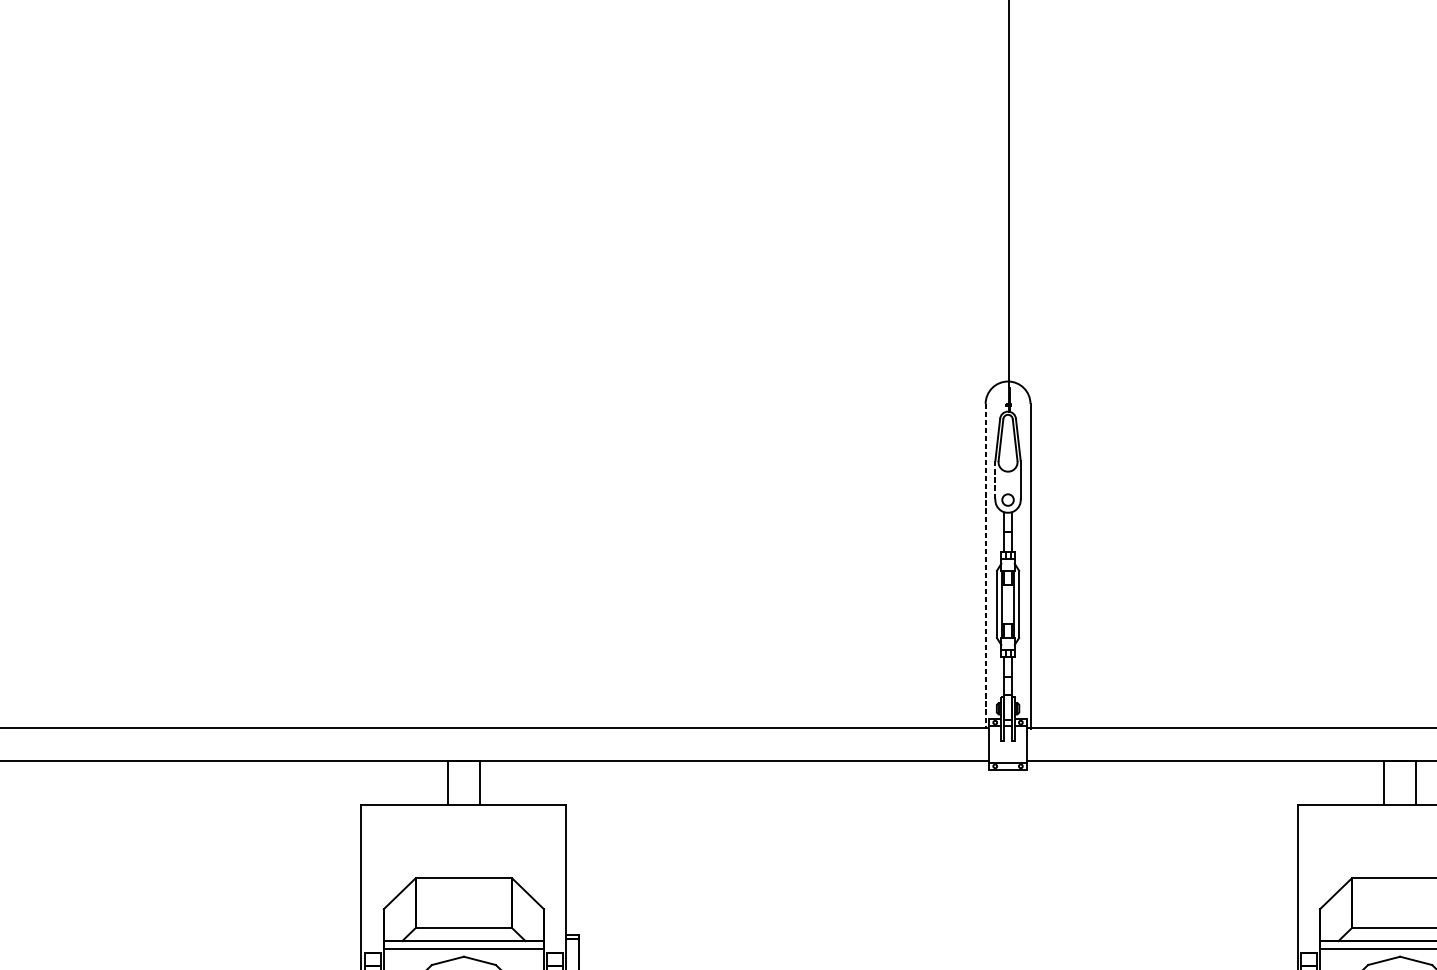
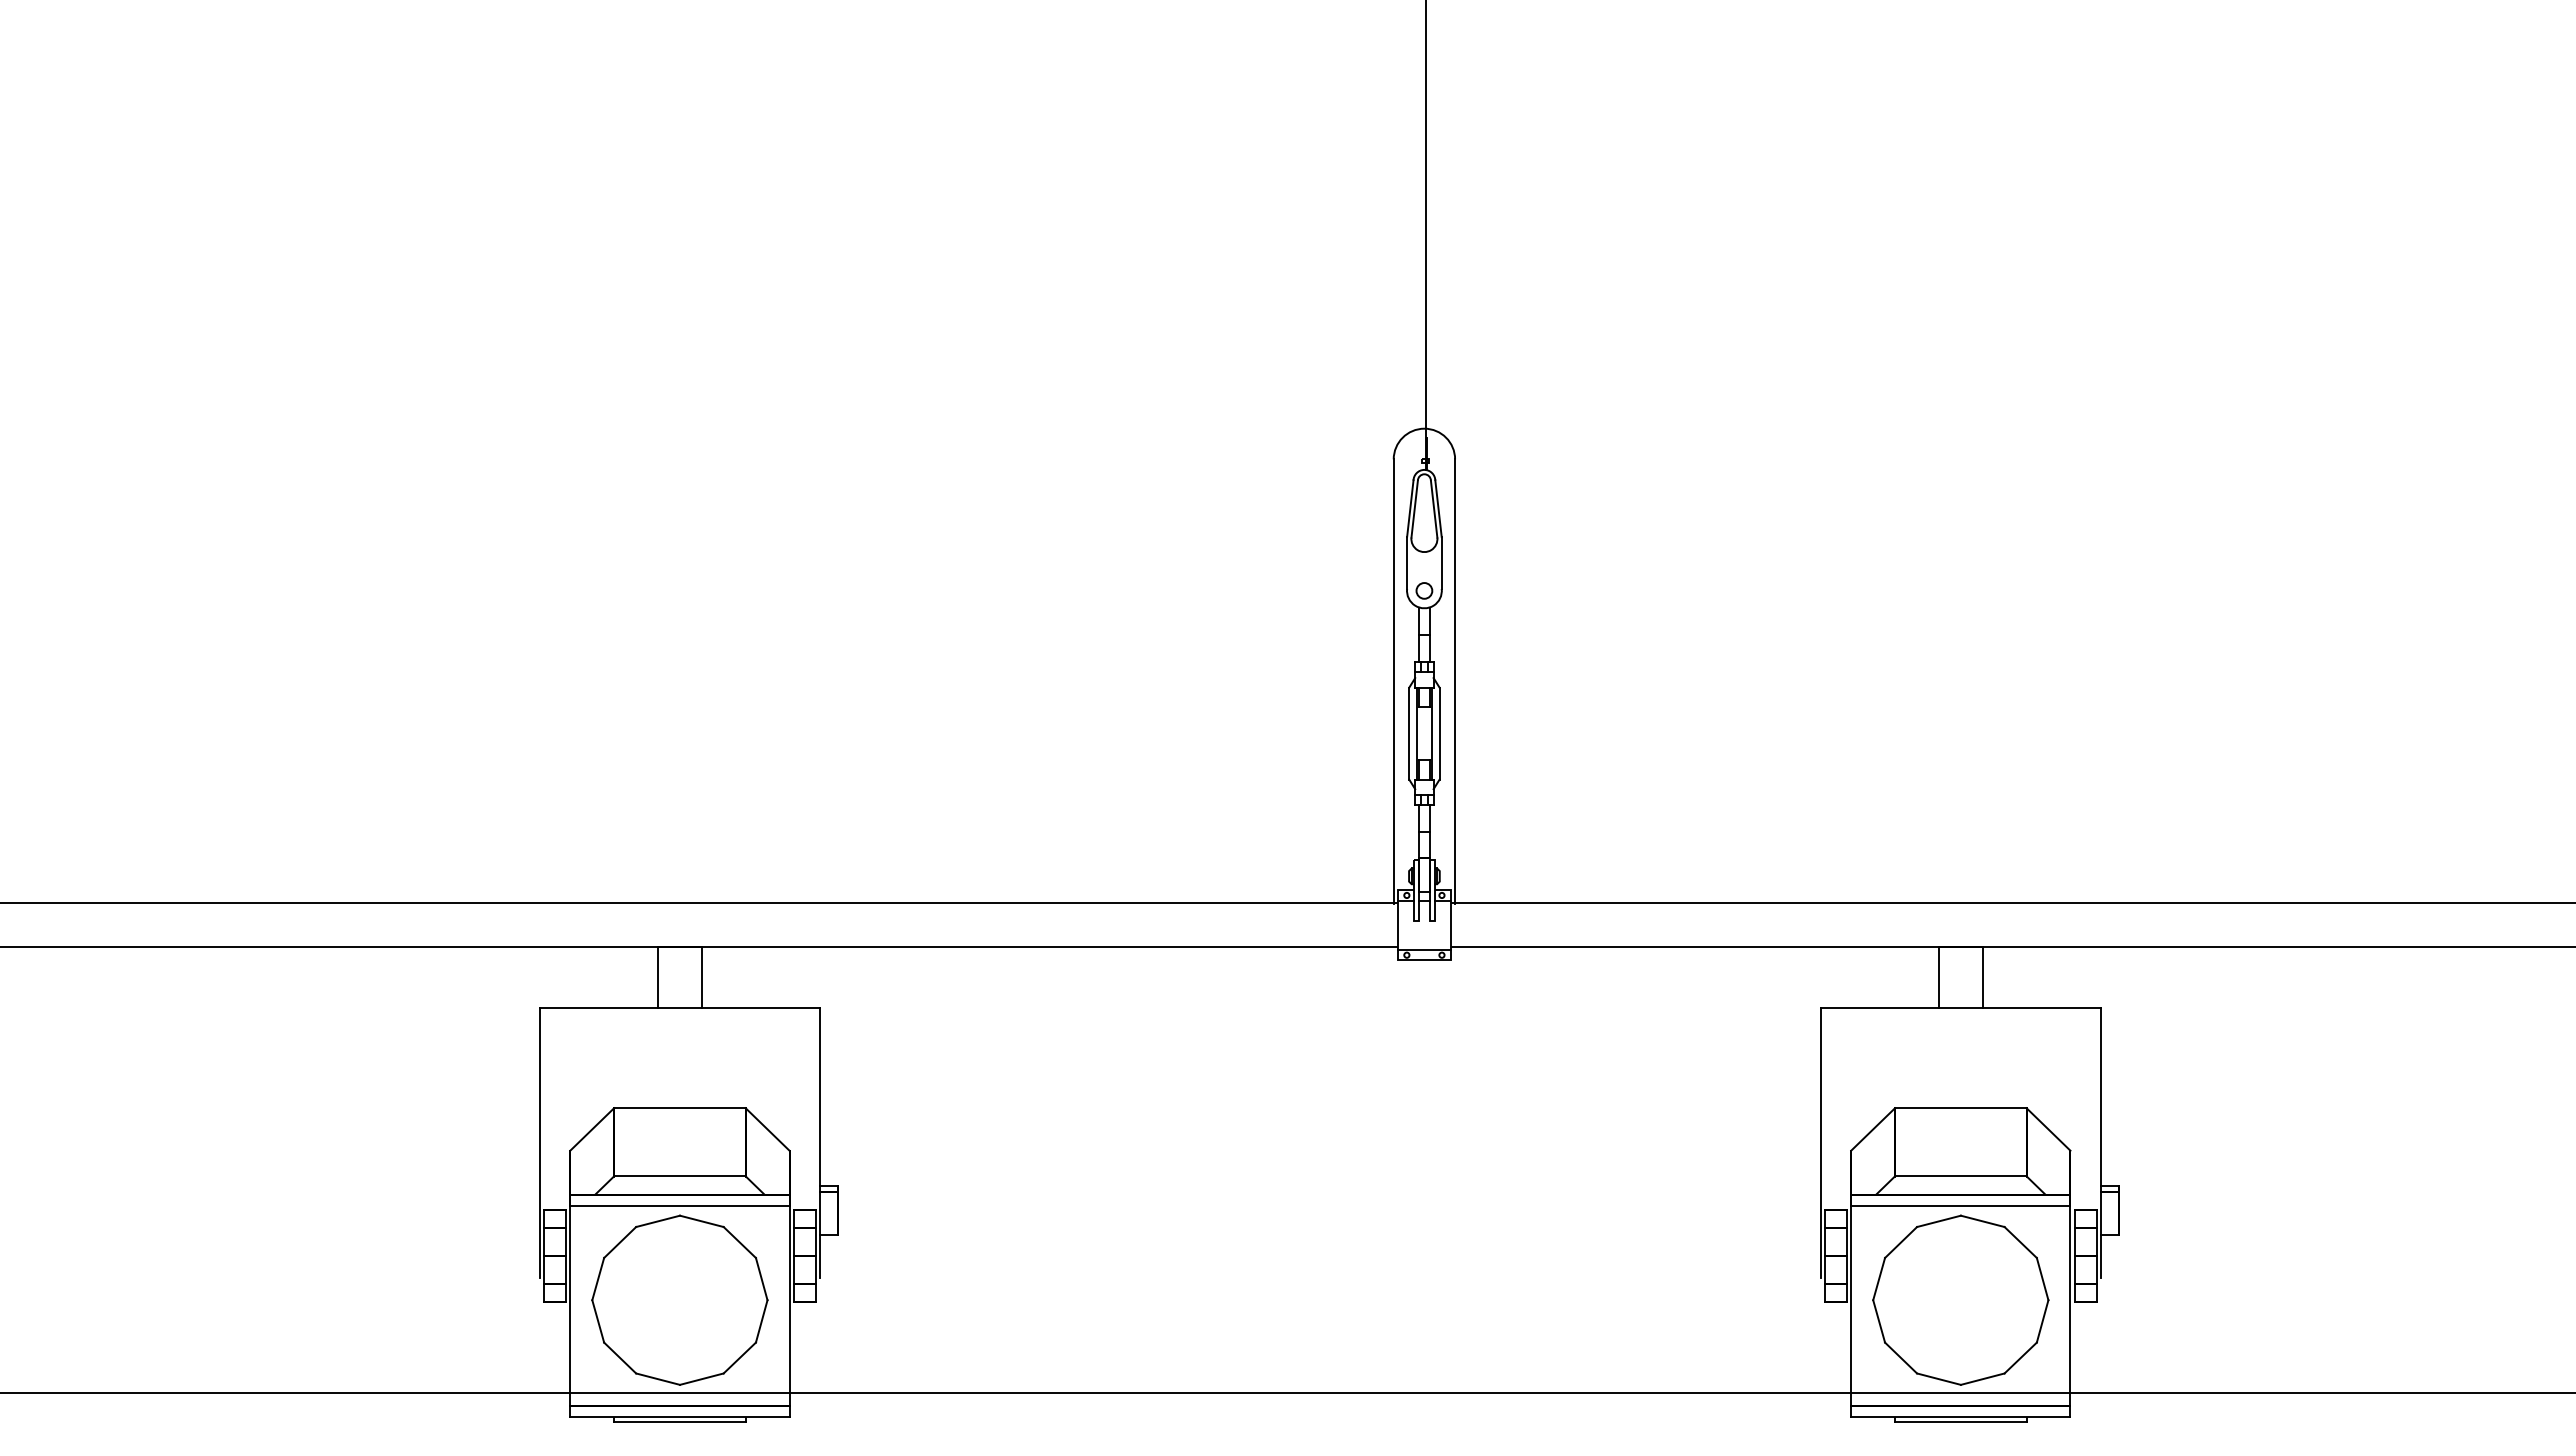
line: (995, 480) -> (1407, 563), dashed -> solid
line: (985, 567) -> (1393, 682), dashed -> solid

